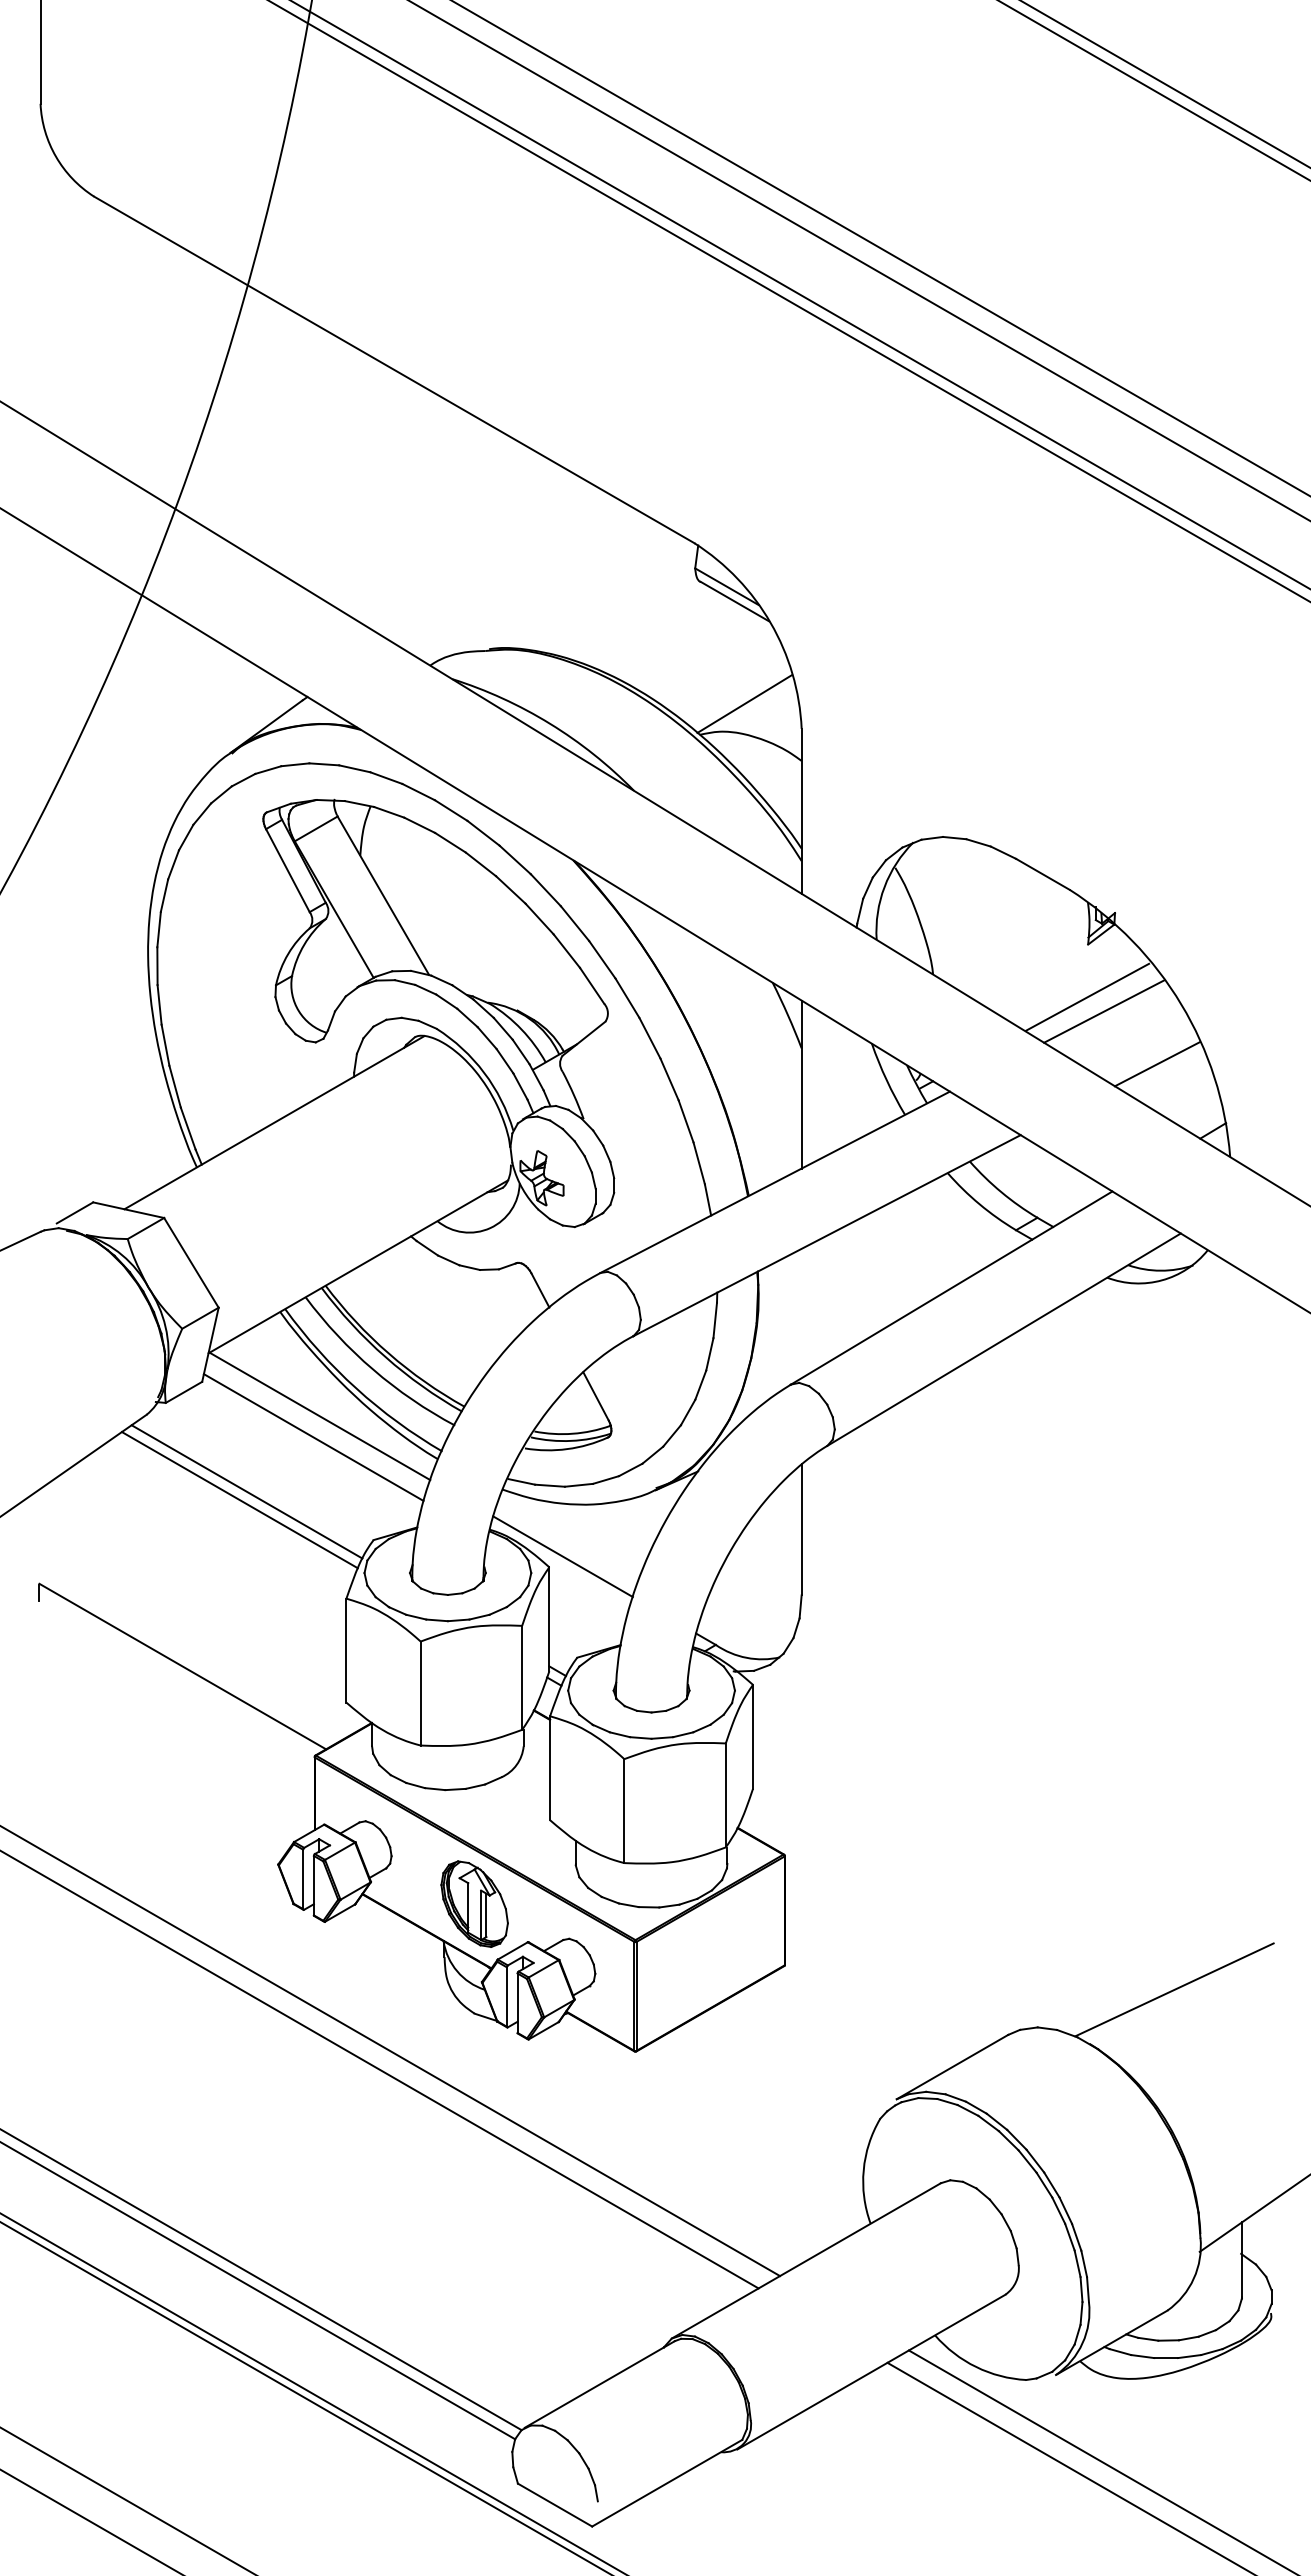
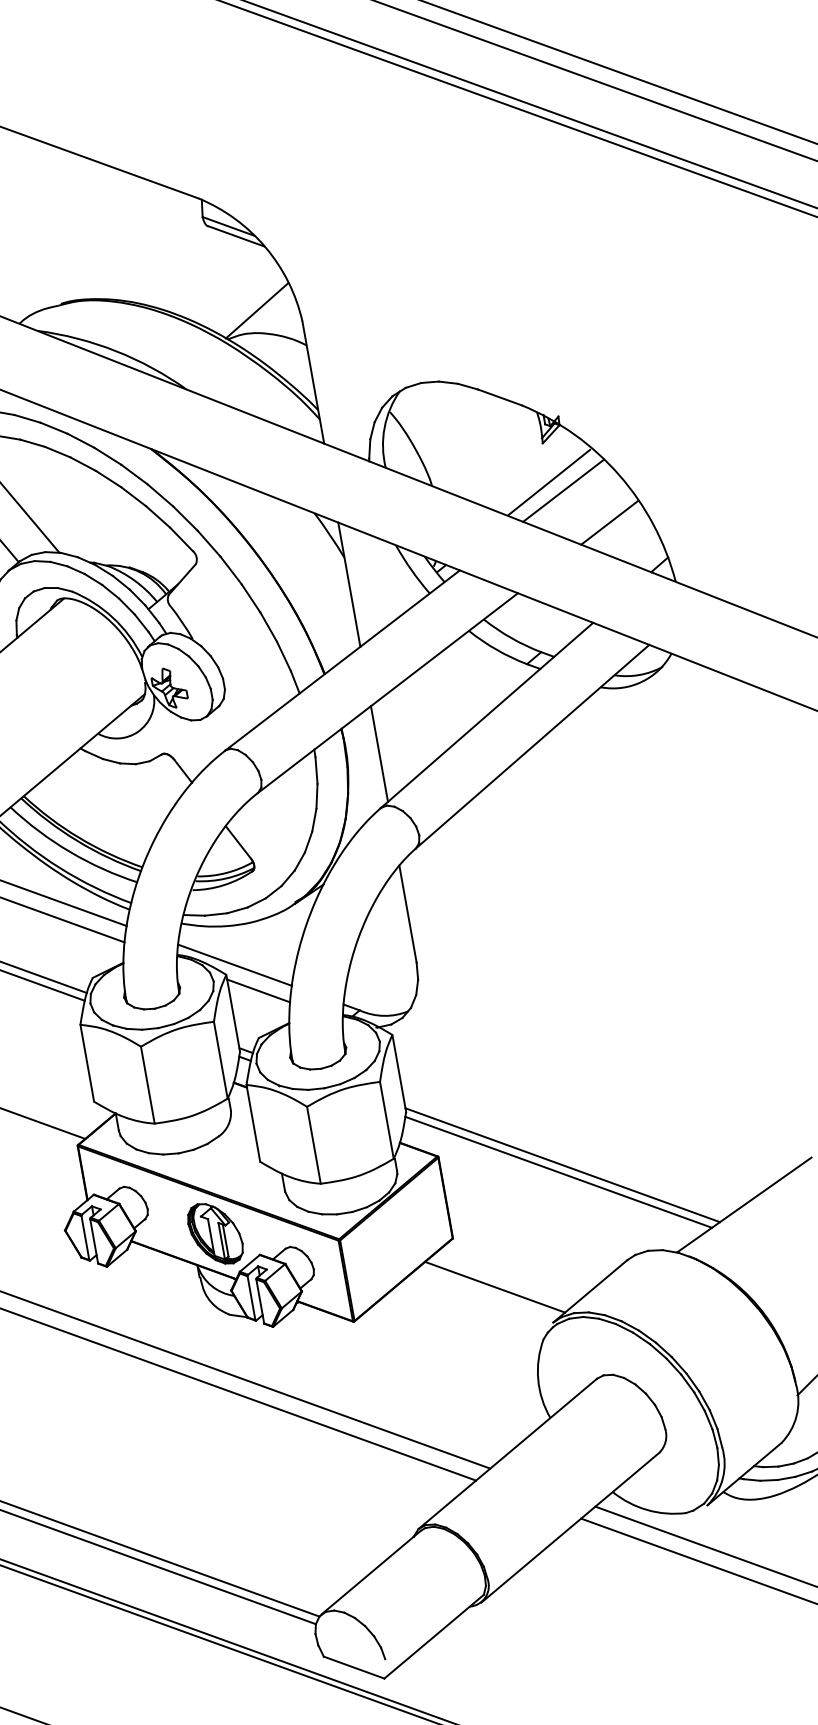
line: (801, 1313) -> (379, 754), added
line: (587, 1595) -> (258, 990), added
line: (945, 1894) -> (562, 1164), added
line: (938, 1903) -> (558, 1172), added
line: (828, 2039) -> (494, 1287), added

